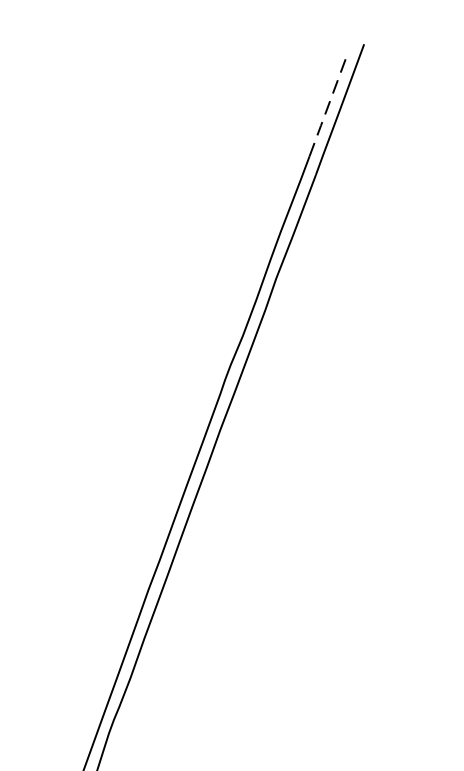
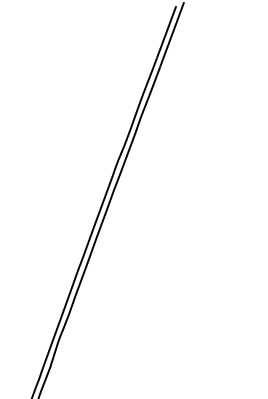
line: (328, 105) -> (166, 32), dashed -> solid

